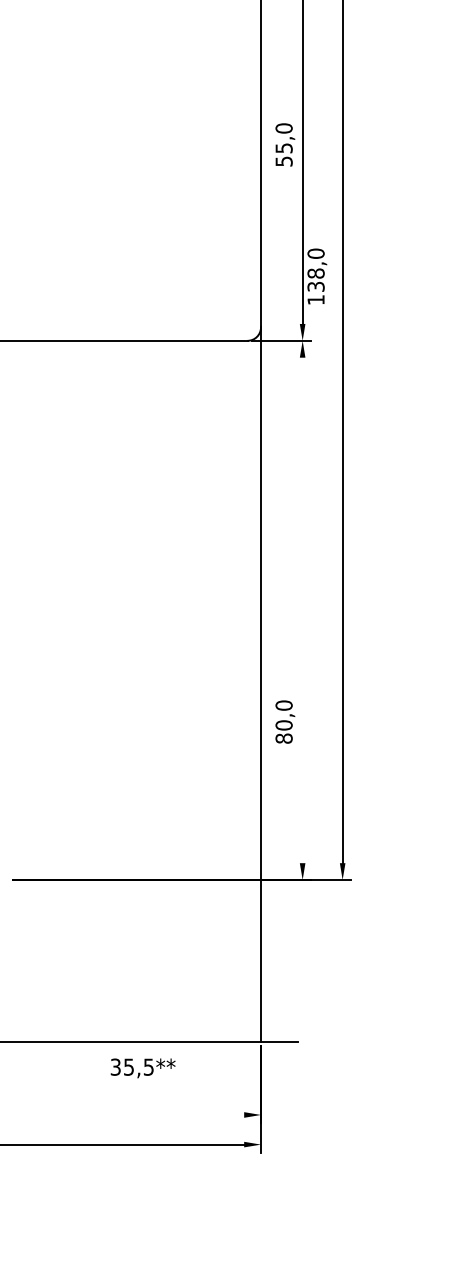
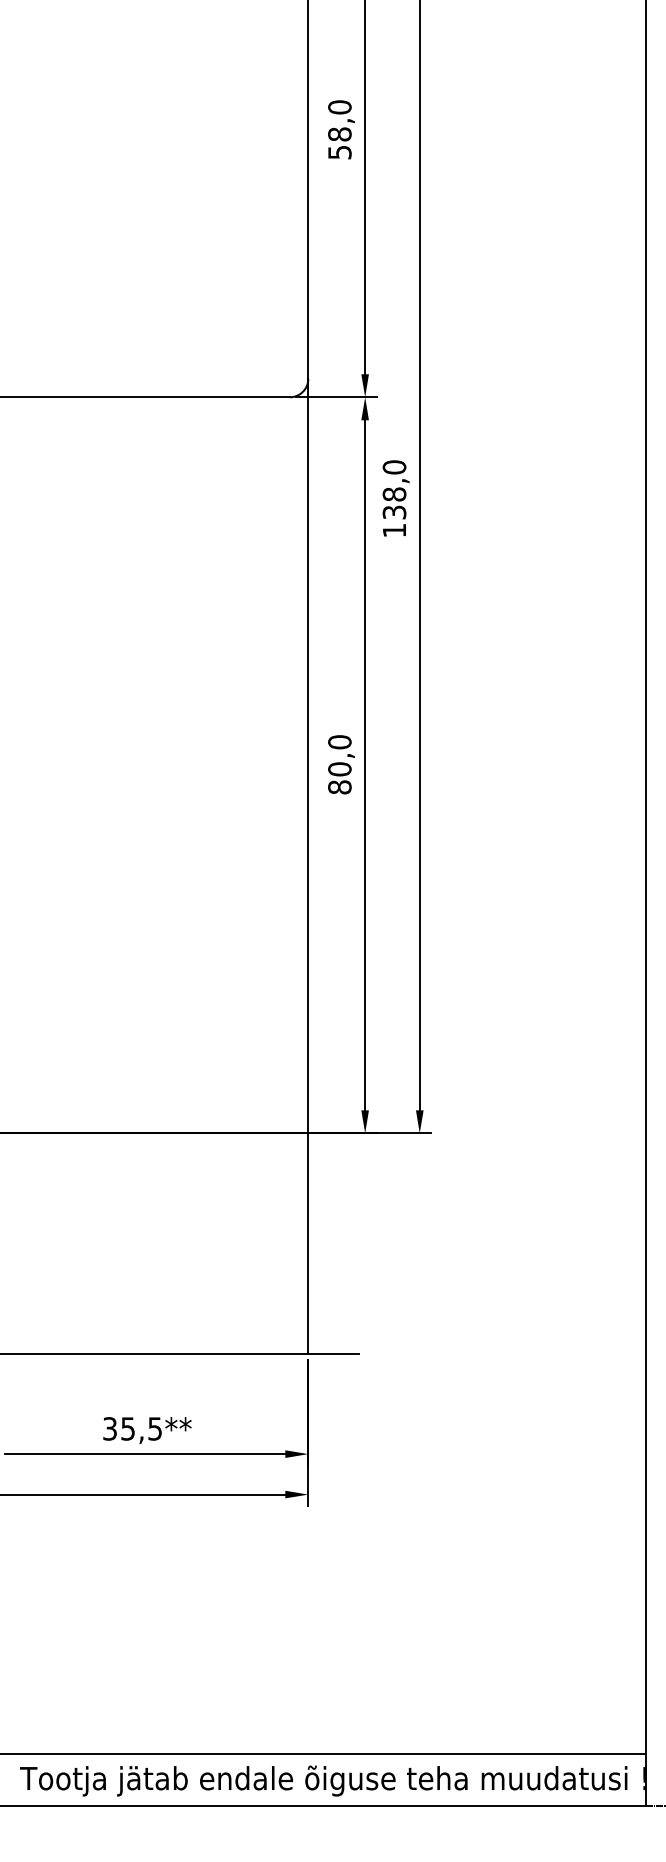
text: (283, 148) -> (339, 134), 55,0 -> 58,0
text: (316, 276) -> (395, 498), moved
line: (302, 610) -> (365, 765), added
text: (285, 721) -> (341, 764), moved
text: (143, 1068) -> (147, 1430), moved
line: (141, 1115) -> (144, 1454), added

